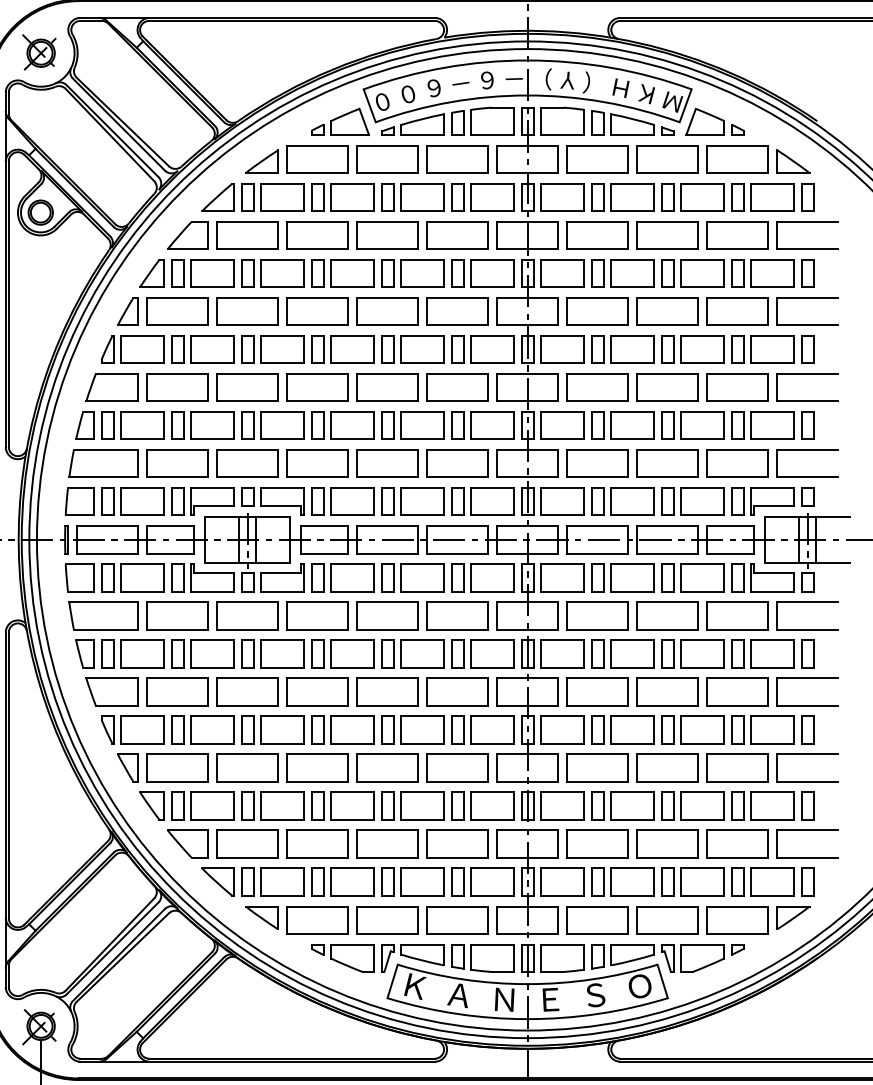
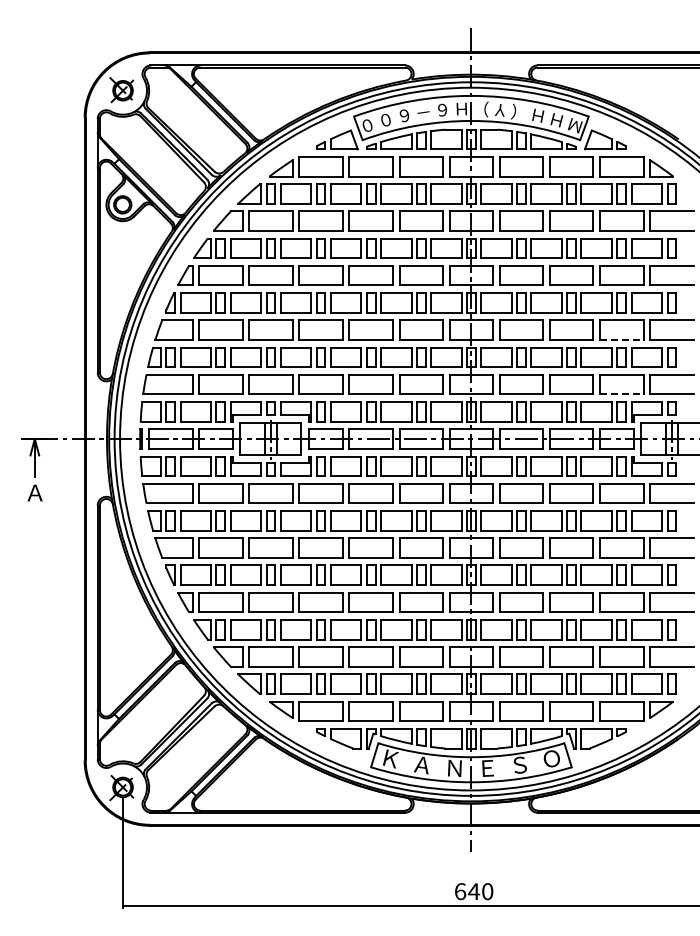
text: (513, 78) -> (461, 108), － -> Ｈ
text: (646, 93) -> (556, 119), Ｋ -> Ｈ
line: (737, 400) -> (621, 339), solid -> dashed
line: (737, 477) -> (621, 394), solid -> dashed

